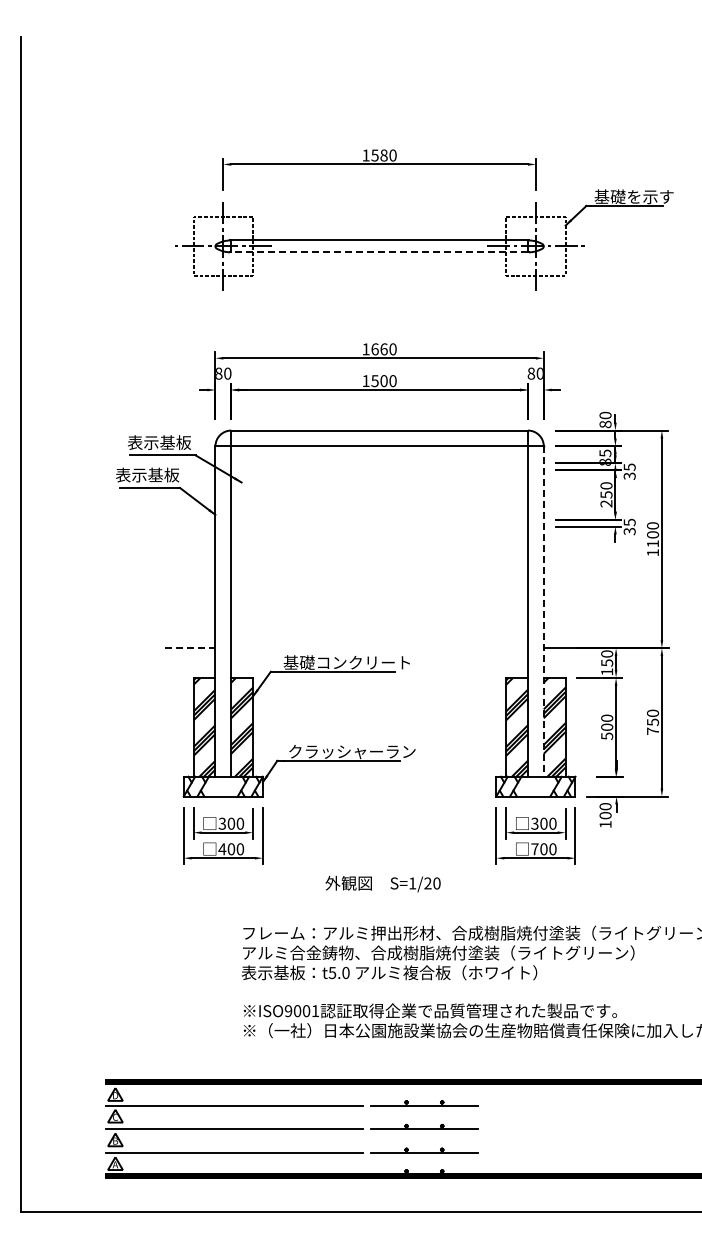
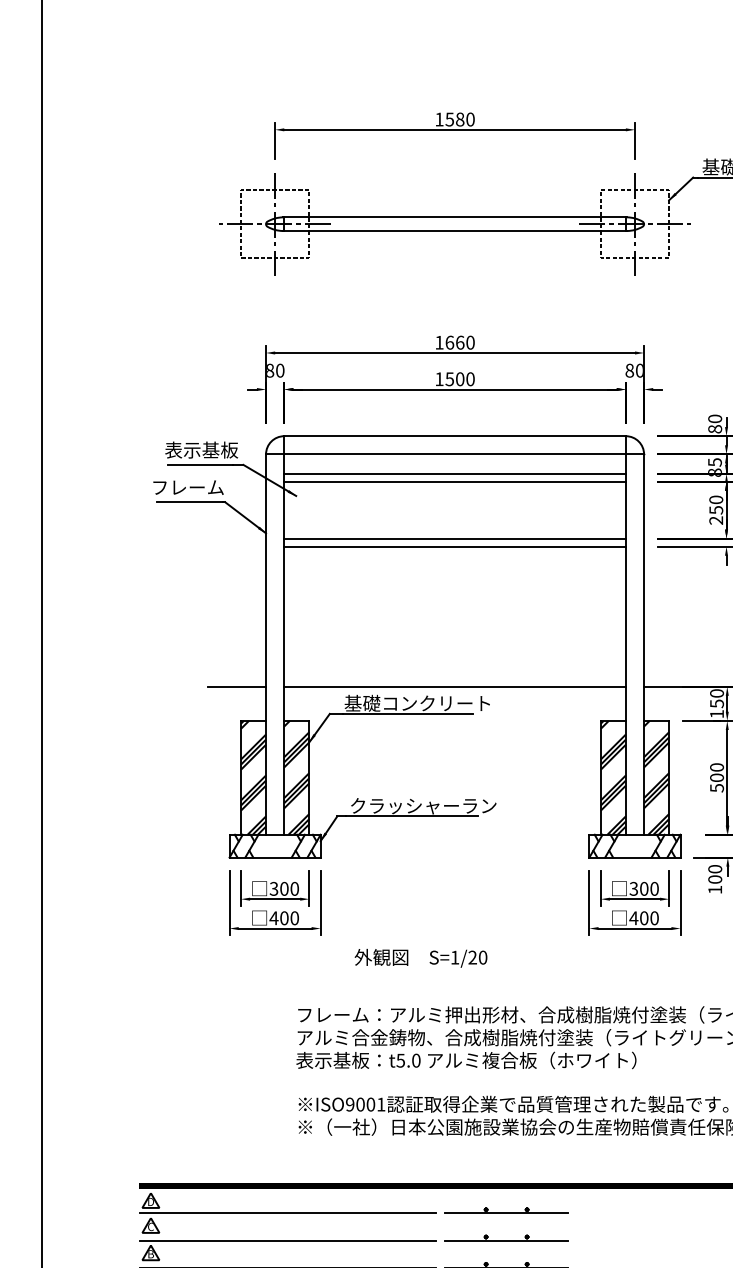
line: (379, 252) -> (454, 231), dashed -> solid
line: (379, 463) -> (454, 474), added
line: (379, 470) -> (454, 482), added
text: (147, 474) -> (187, 486), 表示基板 -> フレーム
line: (379, 519) -> (454, 538), added
line: (379, 526) -> (454, 546), added
line: (543, 612) -> (643, 645), dashed -> solid
line: (190, 648) -> (237, 687), dashed -> solid
line: (379, 648) -> (454, 687), added
text: (534, 849) -> (633, 918), 700 -> 400
text: (382, 883) -> (420, 957), moved

